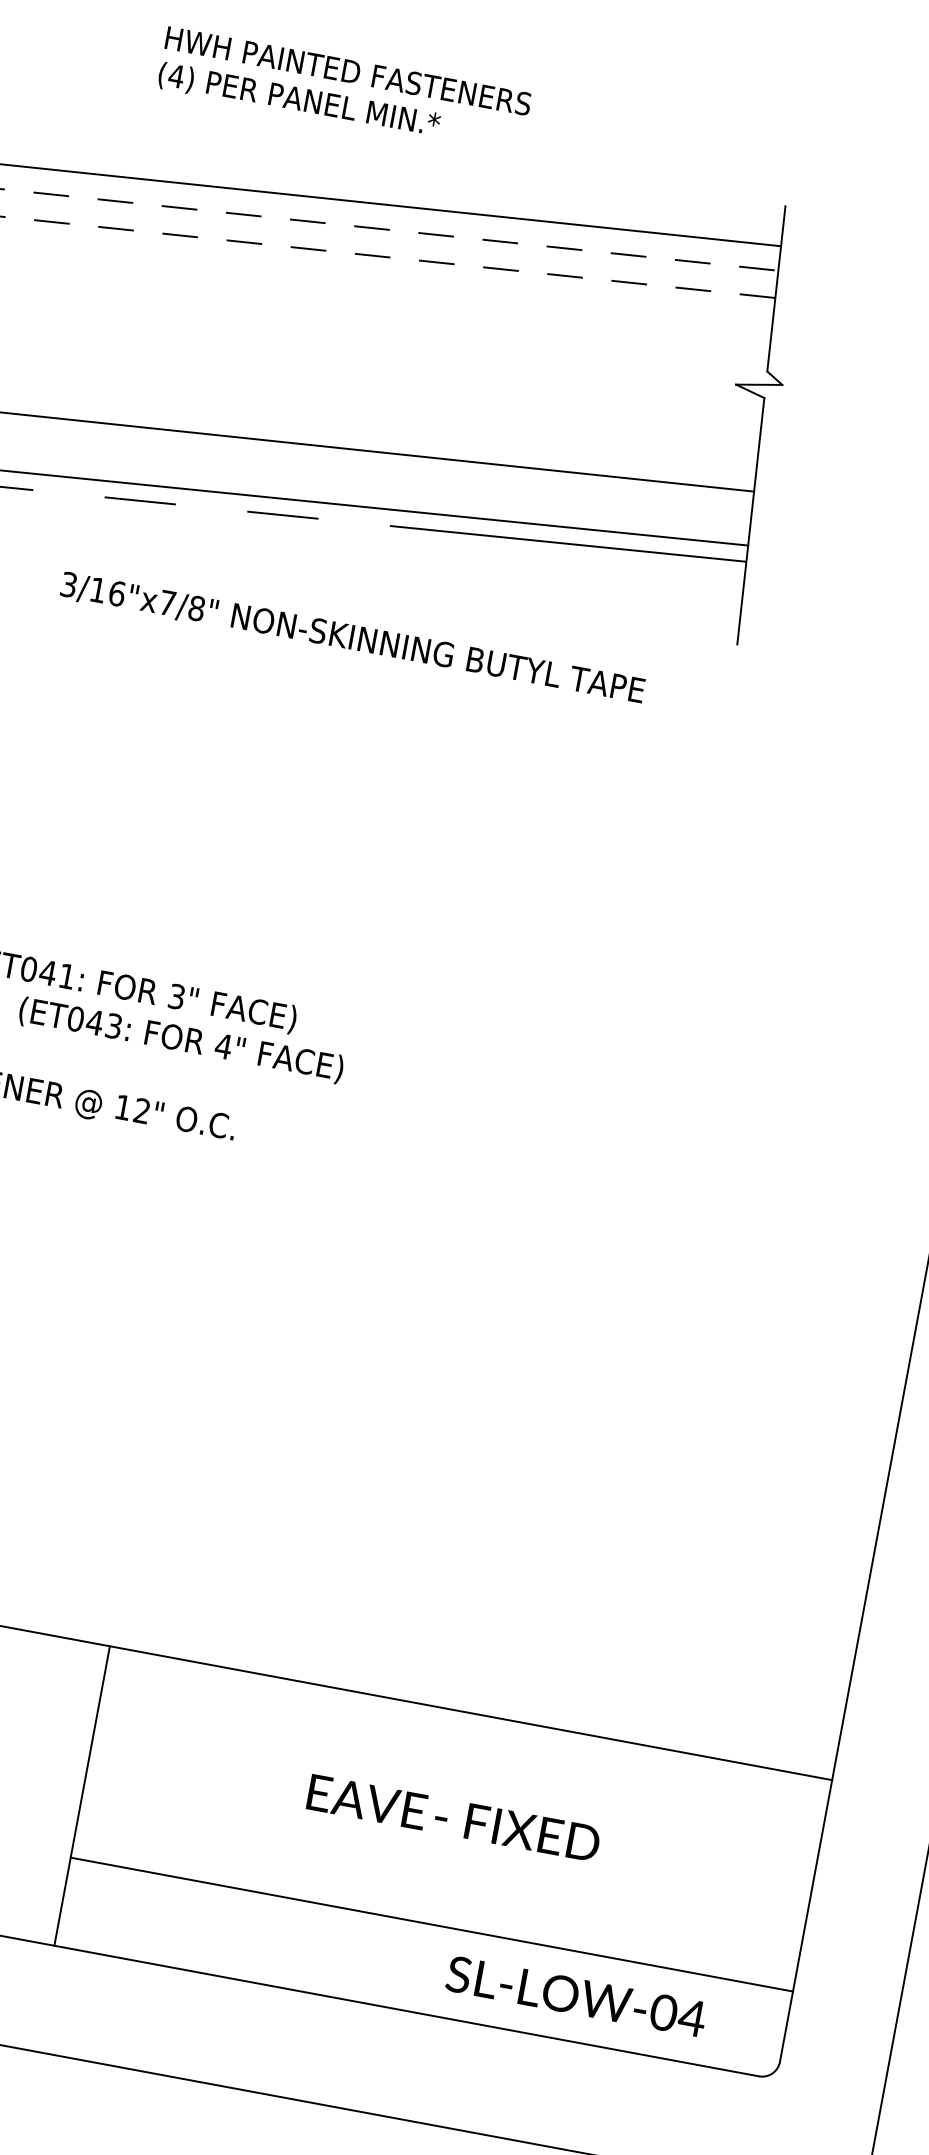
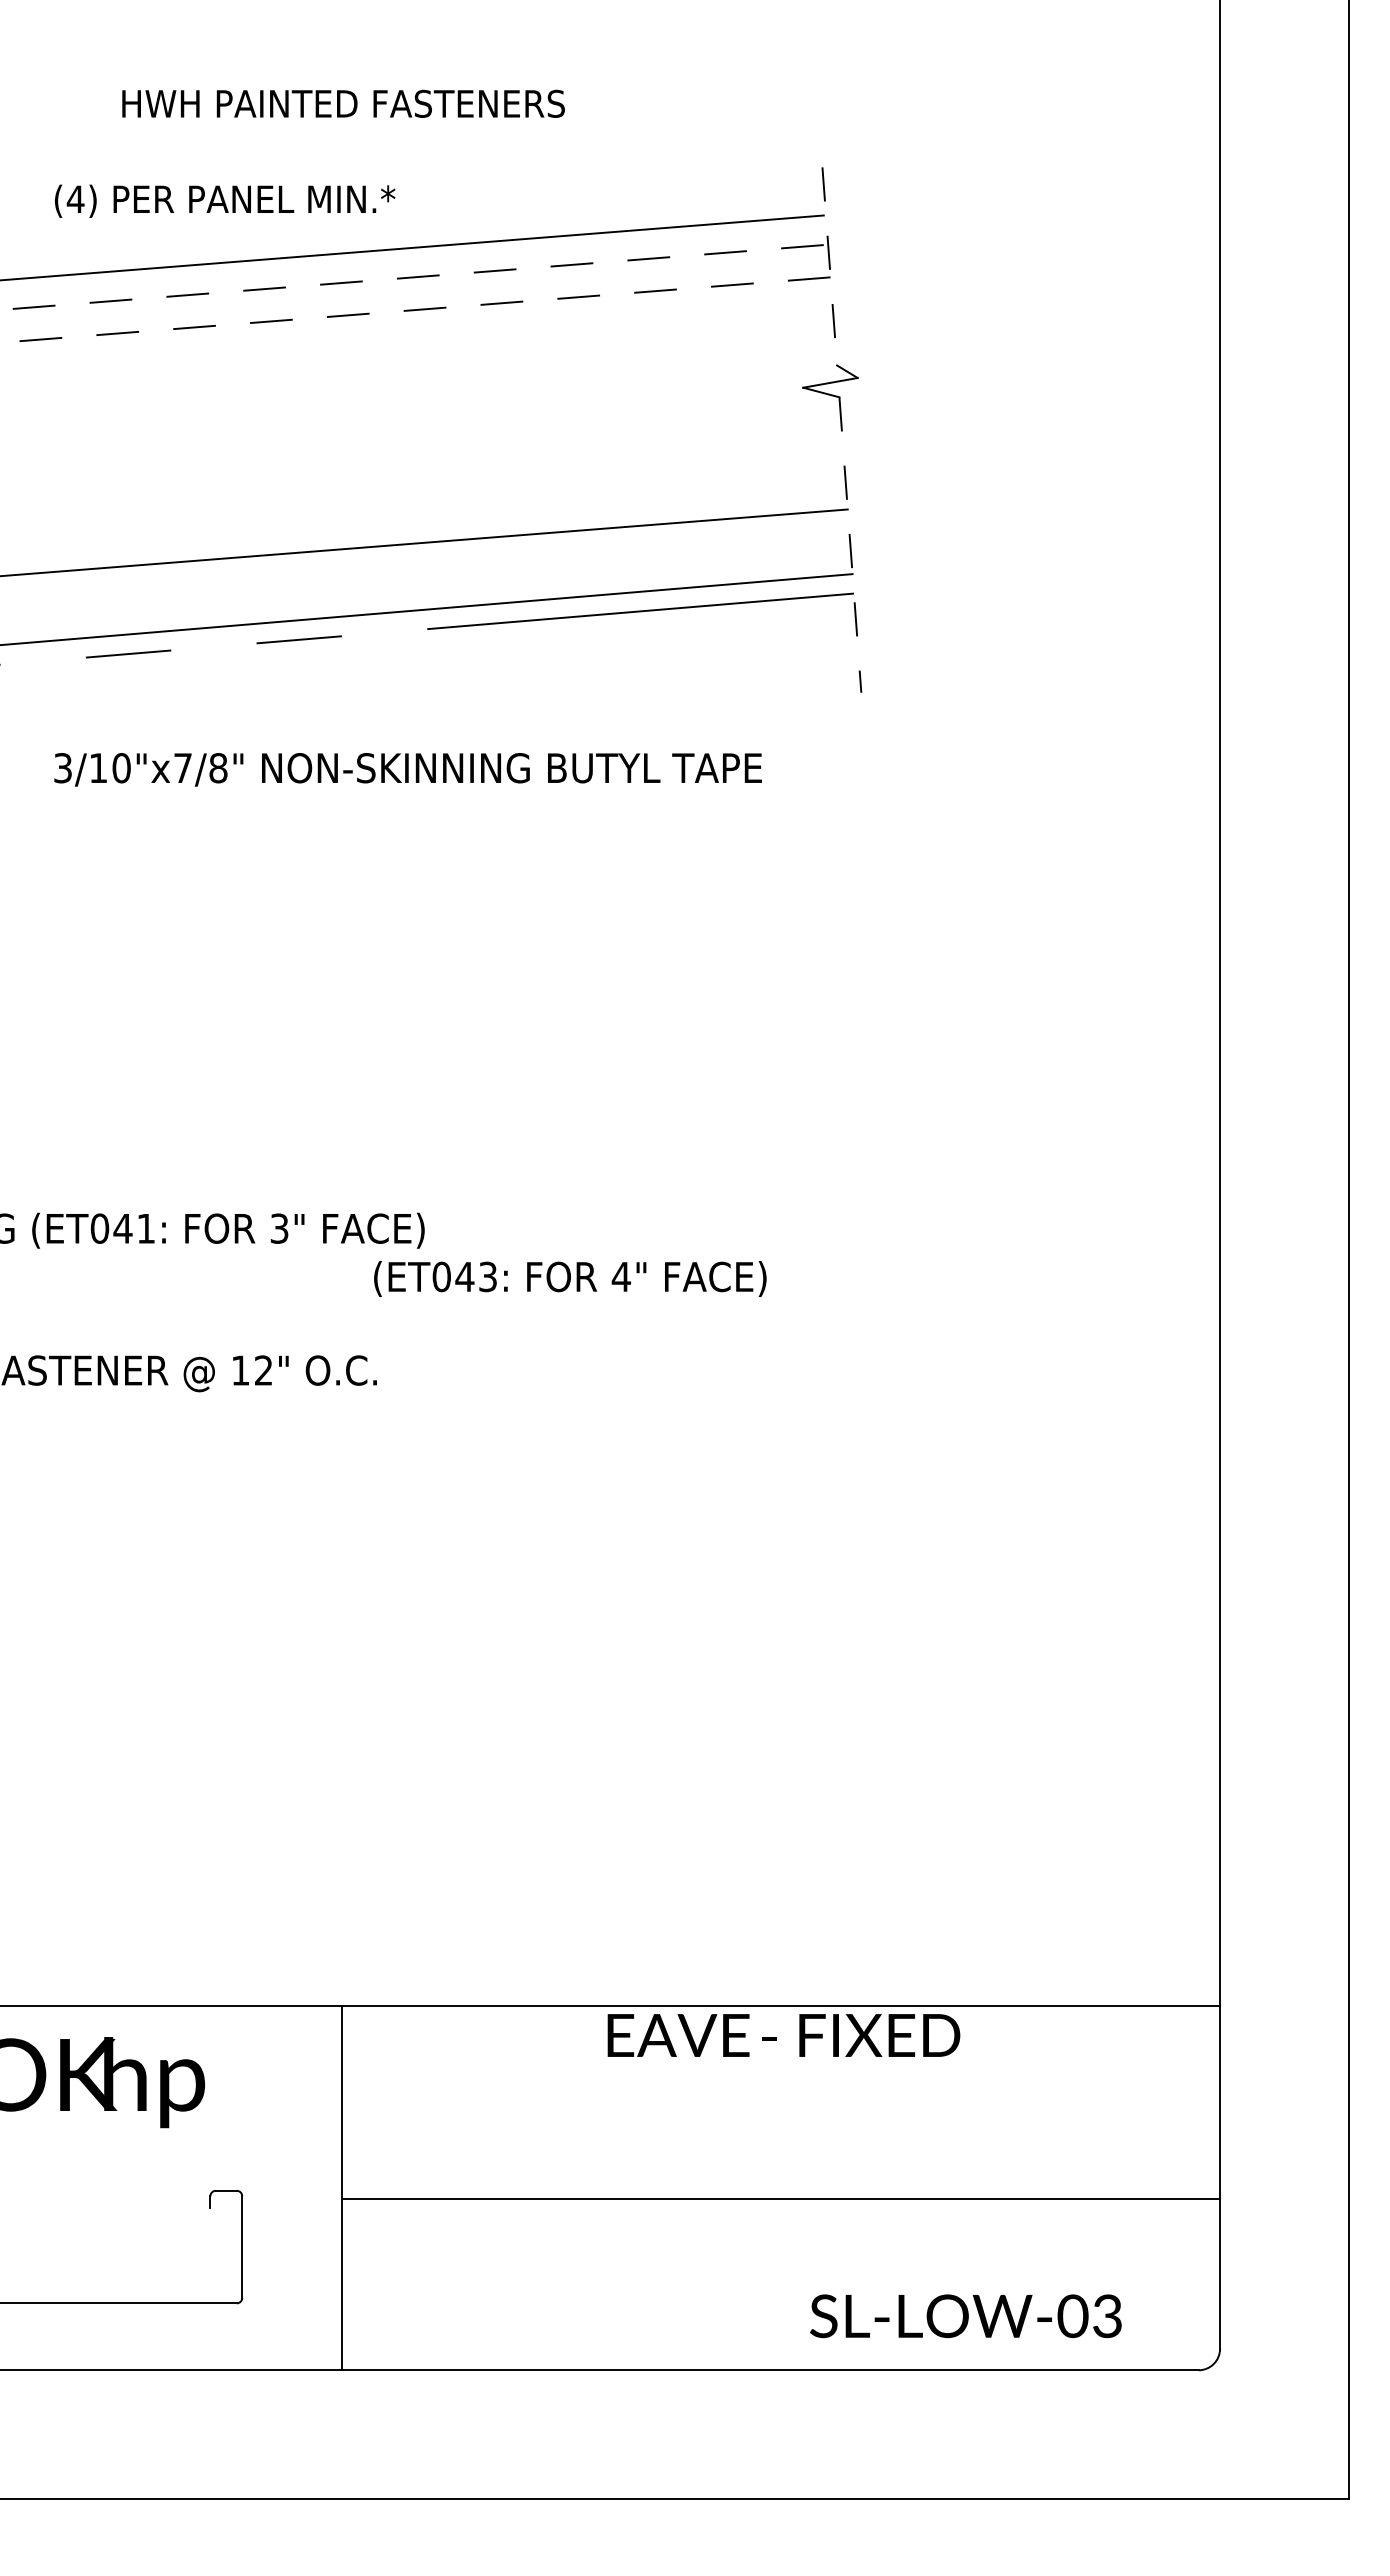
text: (348, 70) -> (343, 103), moved
text: (299, 100) -> (225, 200), moved
line: (776, 288) -> (829, 266), solid -> dashed
line: (750, 521) -> (850, 545), solid -> dashed
text: (116, 593) -> (121, 768), 3/16"x7/8" -> 3/10"x7/8"
text: (181, 1040) -> (570, 1278), moved
text: (453, 1818) -> (783, 2035), moved
line: (432, 1924) -> (781, 2199), moved
text: (692, 2018) -> (1107, 2316), SL-LOW-04 -> SL-LOW-03

